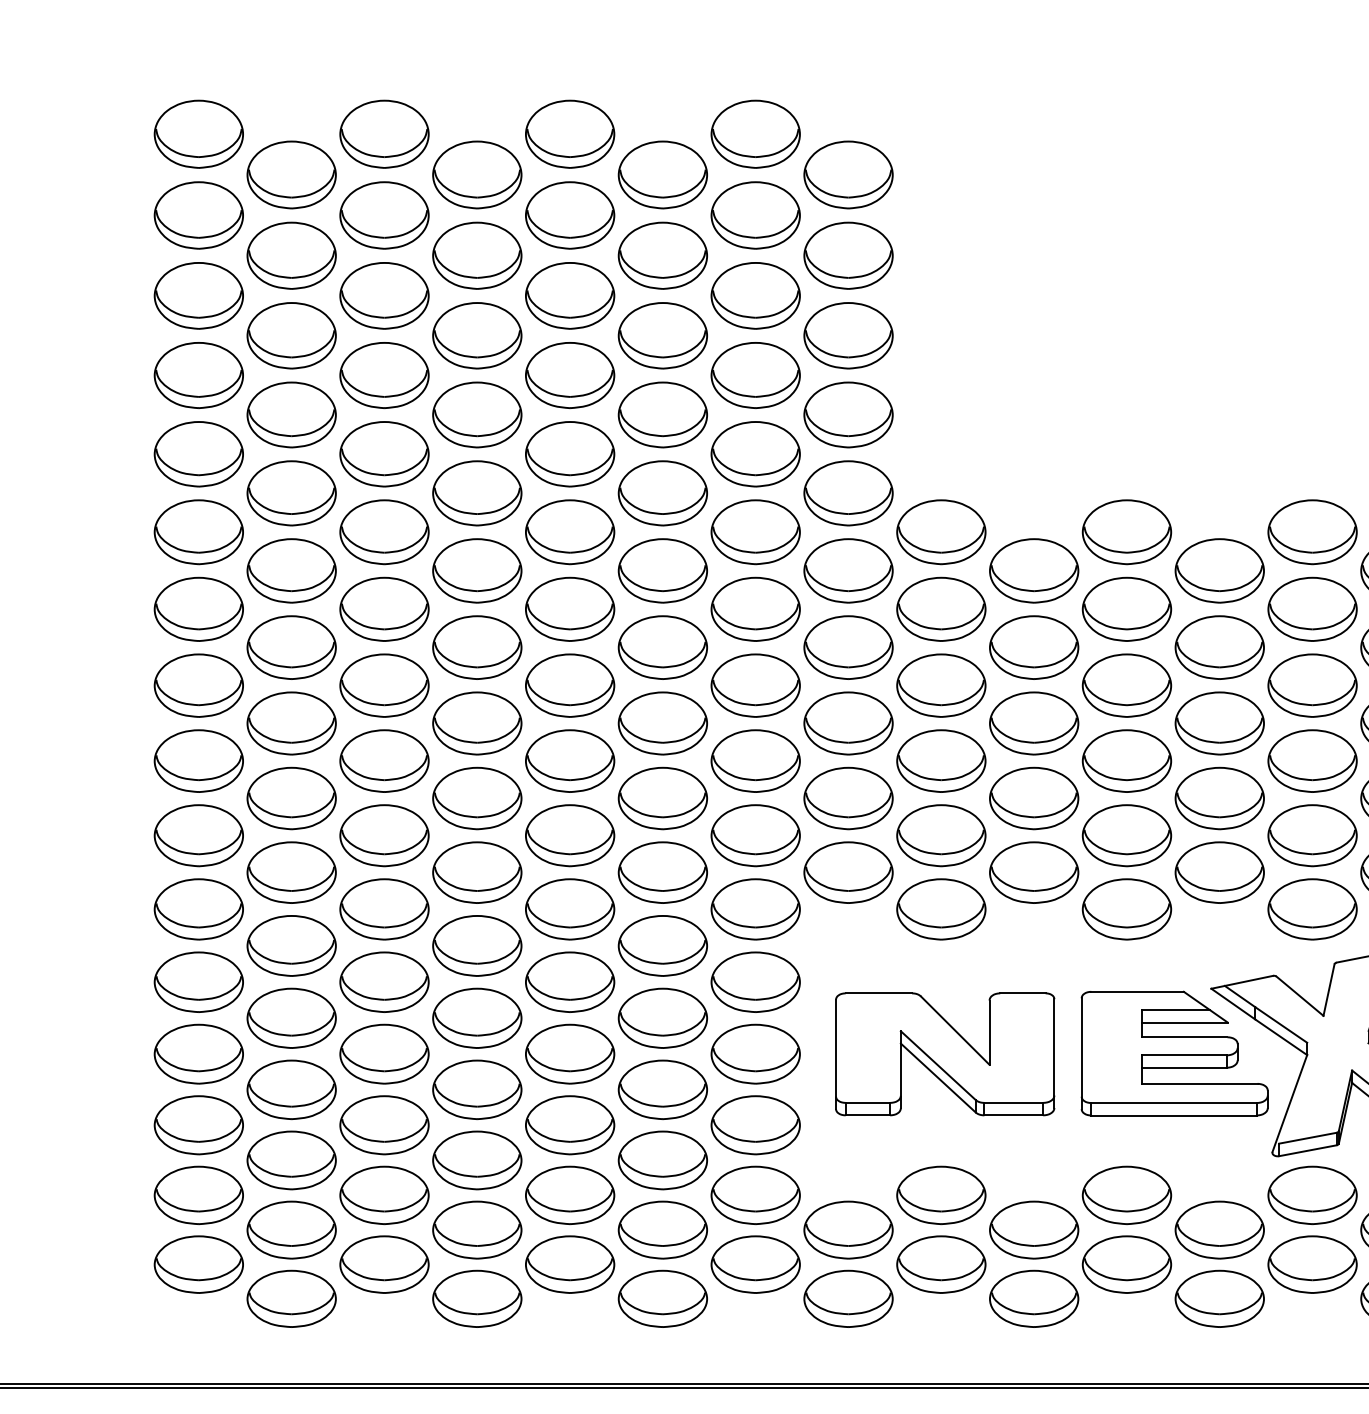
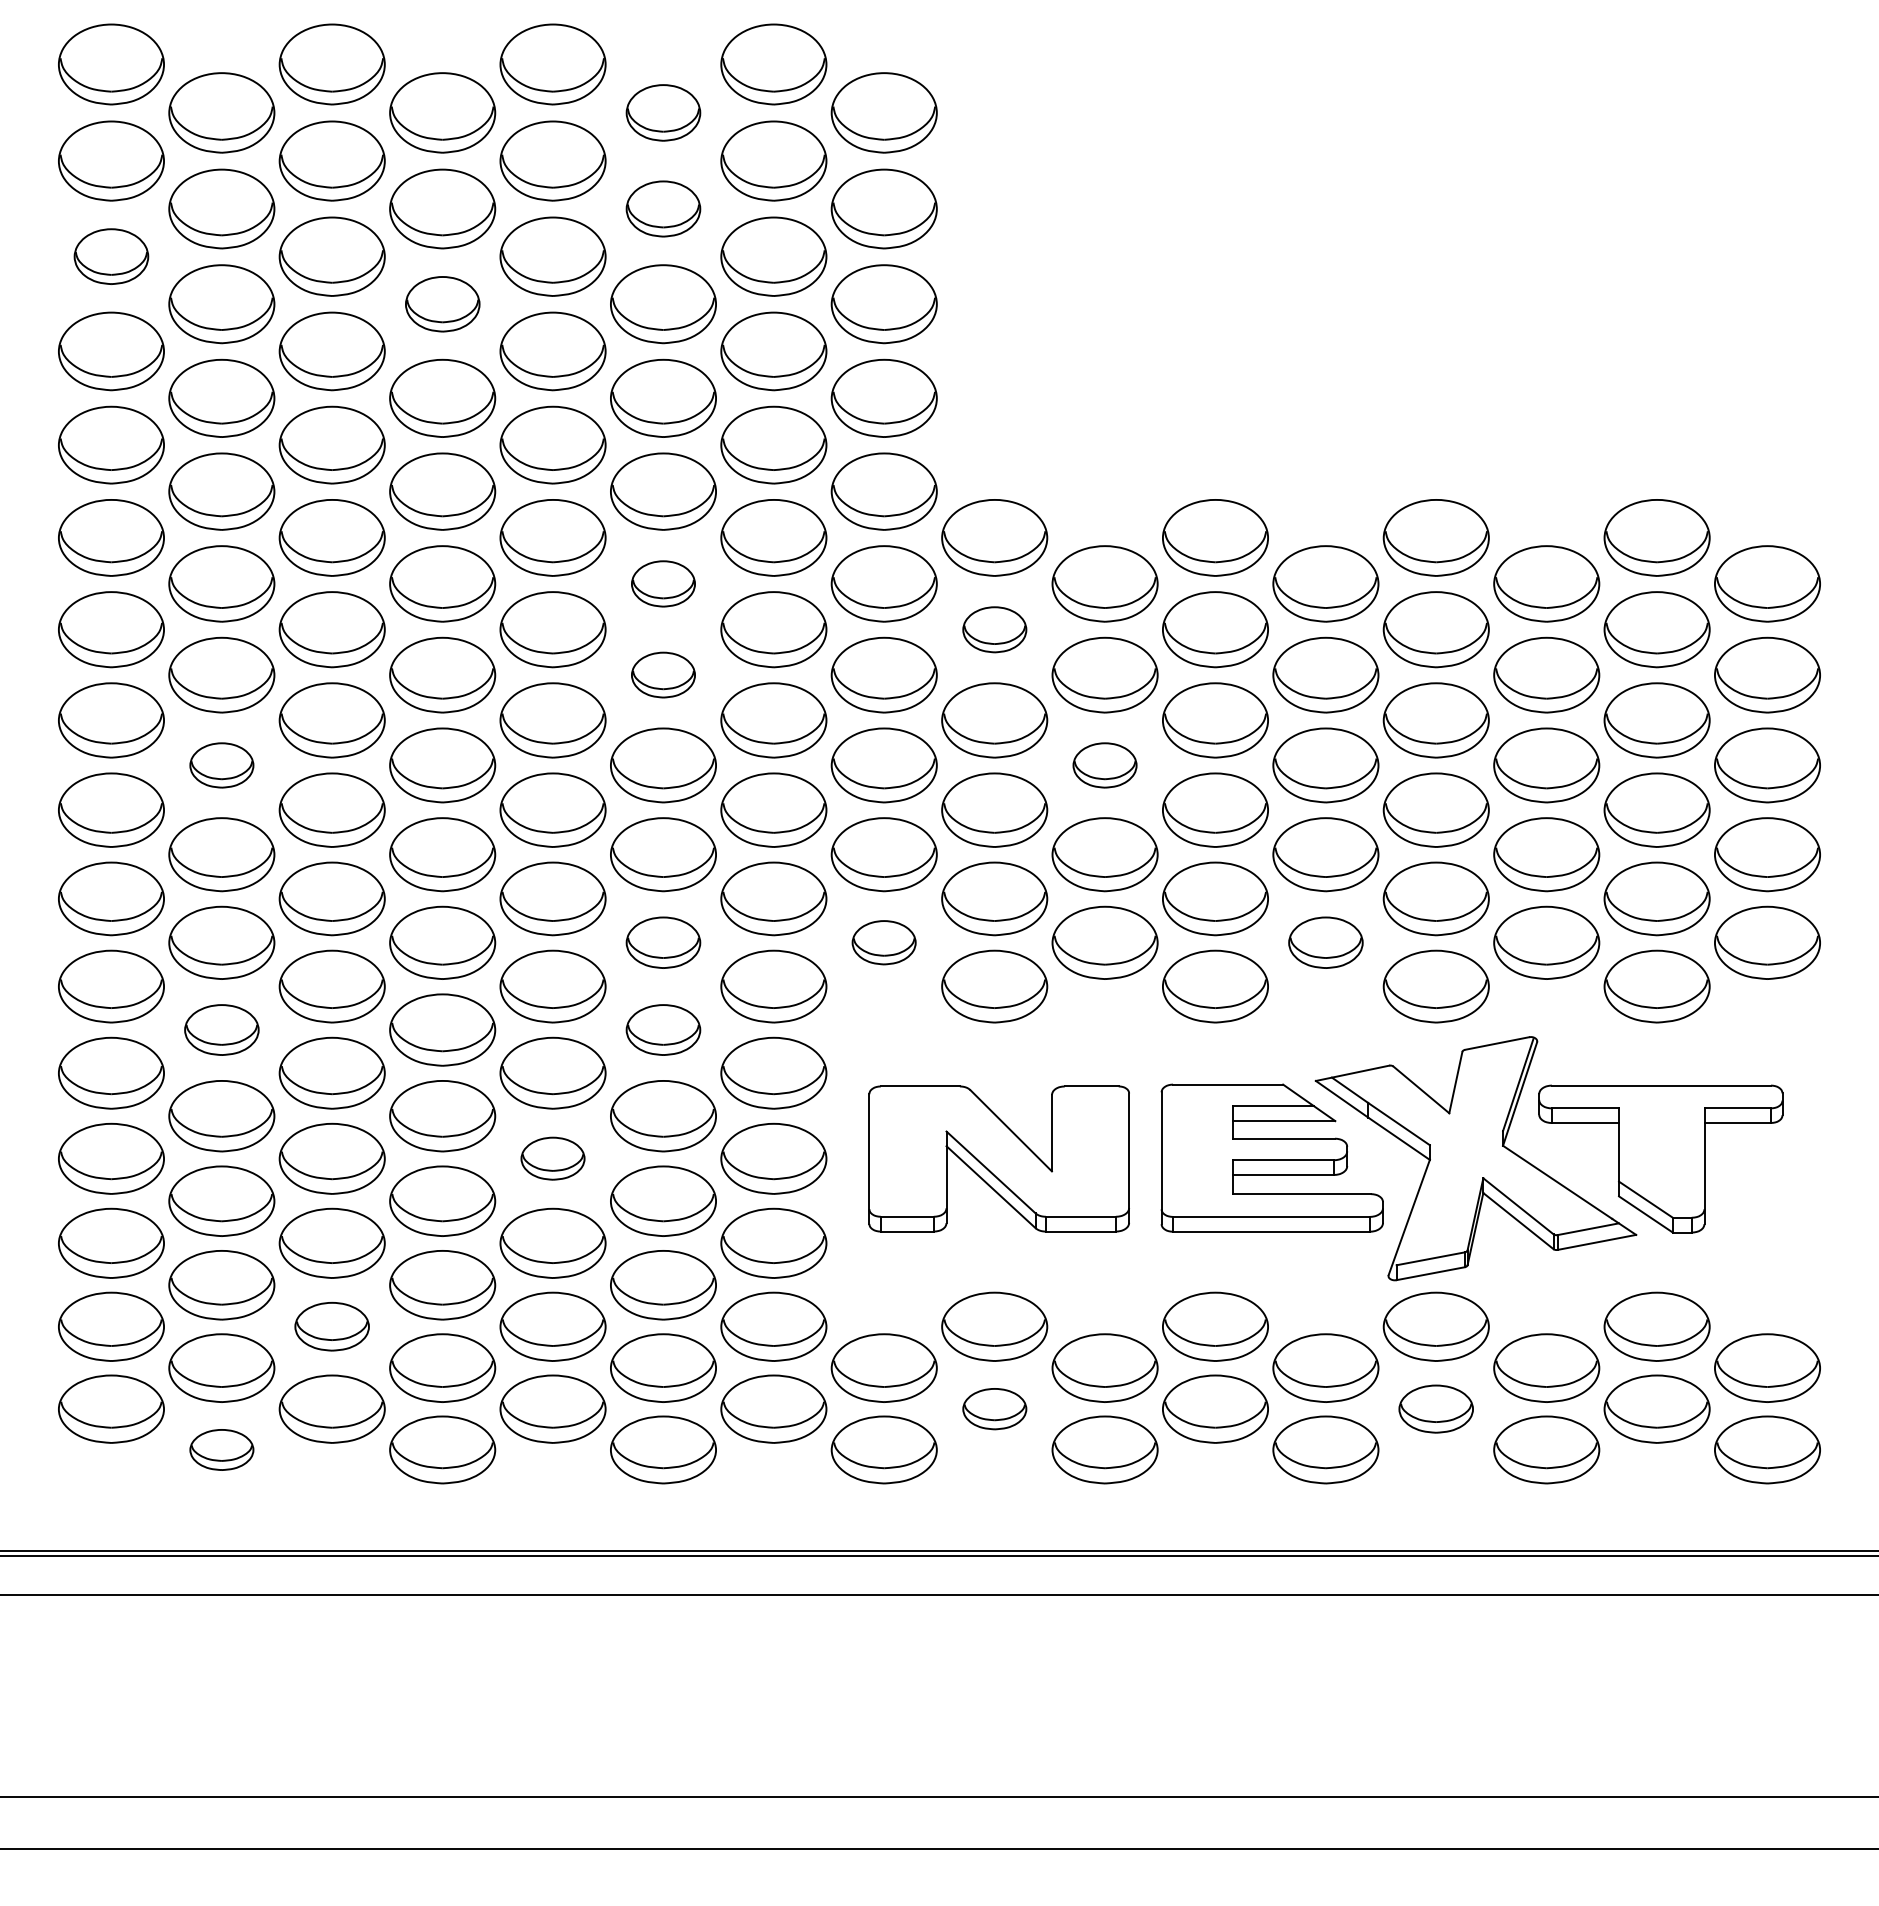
part: (662, 174) -> (663, 112), size x0.7
part: (662, 255) -> (663, 208), size x0.7
part: (198, 295) -> (111, 256), size x0.7
part: (477, 336) -> (442, 304), size x0.7
part: (662, 570) -> (663, 583), size x0.6
part: (941, 609) -> (994, 629), size x0.6
part: (662, 647) -> (663, 674), size x0.6
part: (291, 723) -> (221, 765), size x0.6
part: (1033, 723) -> (1104, 765), size x0.6
part: (662, 872) -> (663, 942), size x0.7
part: (847, 872) -> (883, 942), size x0.6
part: (1219, 872) -> (1325, 942), size x0.7
part: (291, 945) -> (221, 1029), size x0.7
part: (662, 945) -> (663, 1029), size x0.7
part: (569, 1053) -> (552, 1158), size x0.6
part: (383, 1195) -> (331, 1326), size x0.7
part: (941, 1264) -> (994, 1408), size x0.6
part: (1311, 1264) -> (1435, 1408), size x0.7
part: (291, 1298) -> (221, 1449), size x0.6

